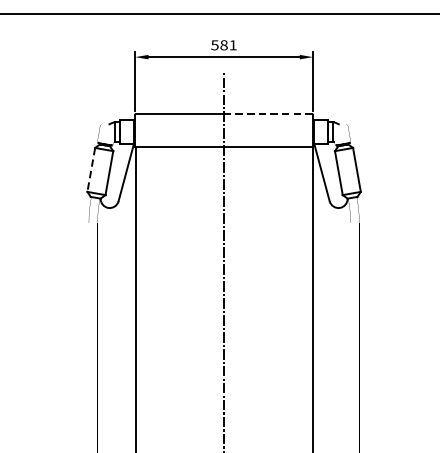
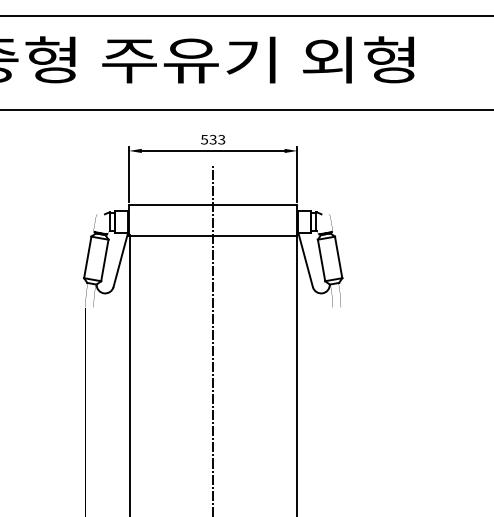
text: (228, 45) -> (217, 139), 581 -> 533
line: (268, 114) -> (255, 205), dashed -> solid
line: (91, 169) -> (87, 257), dashed -> solid

